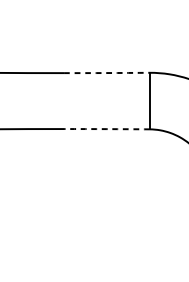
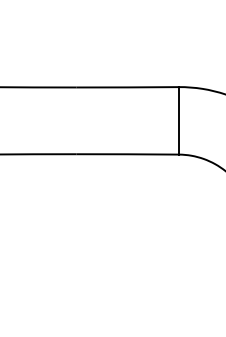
arc: (106, 73) -> (127, 87), dashed -> solid
arc: (106, 129) -> (127, 154), dashed -> solid

